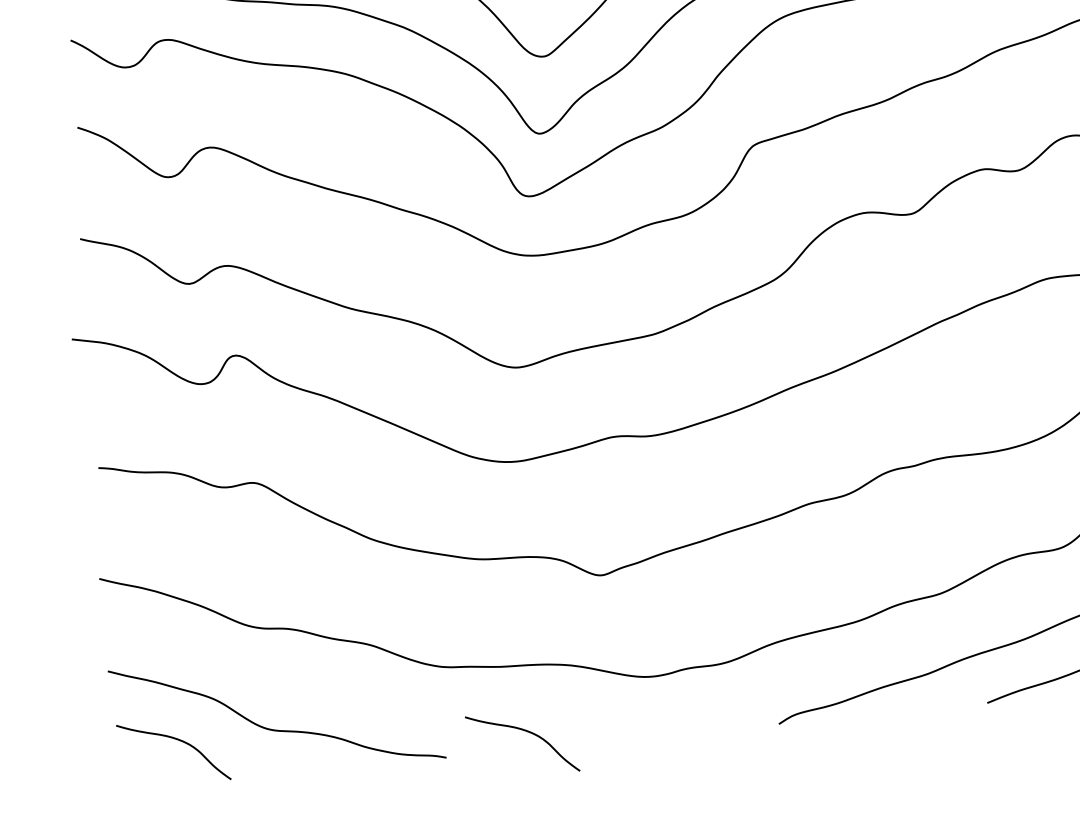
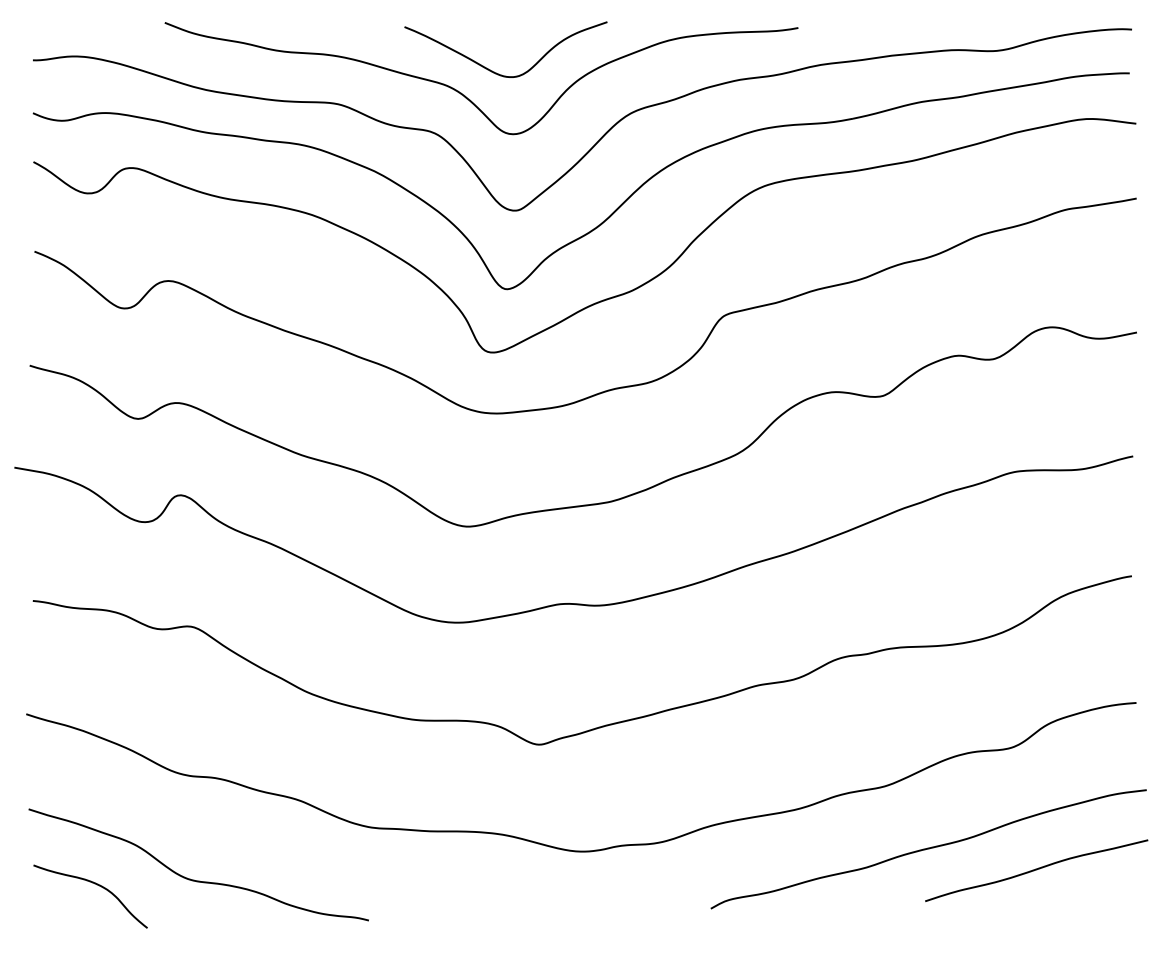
curve: (525, 731) -> (451, 899), removed

